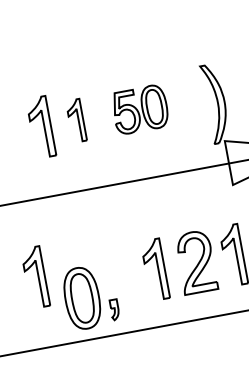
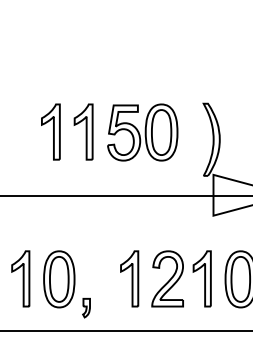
part: (139, 109) -> (142, 132), size x1.43
part: (76, 120) -> (83, 131), size x1.43
part: (35, 277) -> (20, 278), moved
part: (82, 298) -> (59, 279), moved

